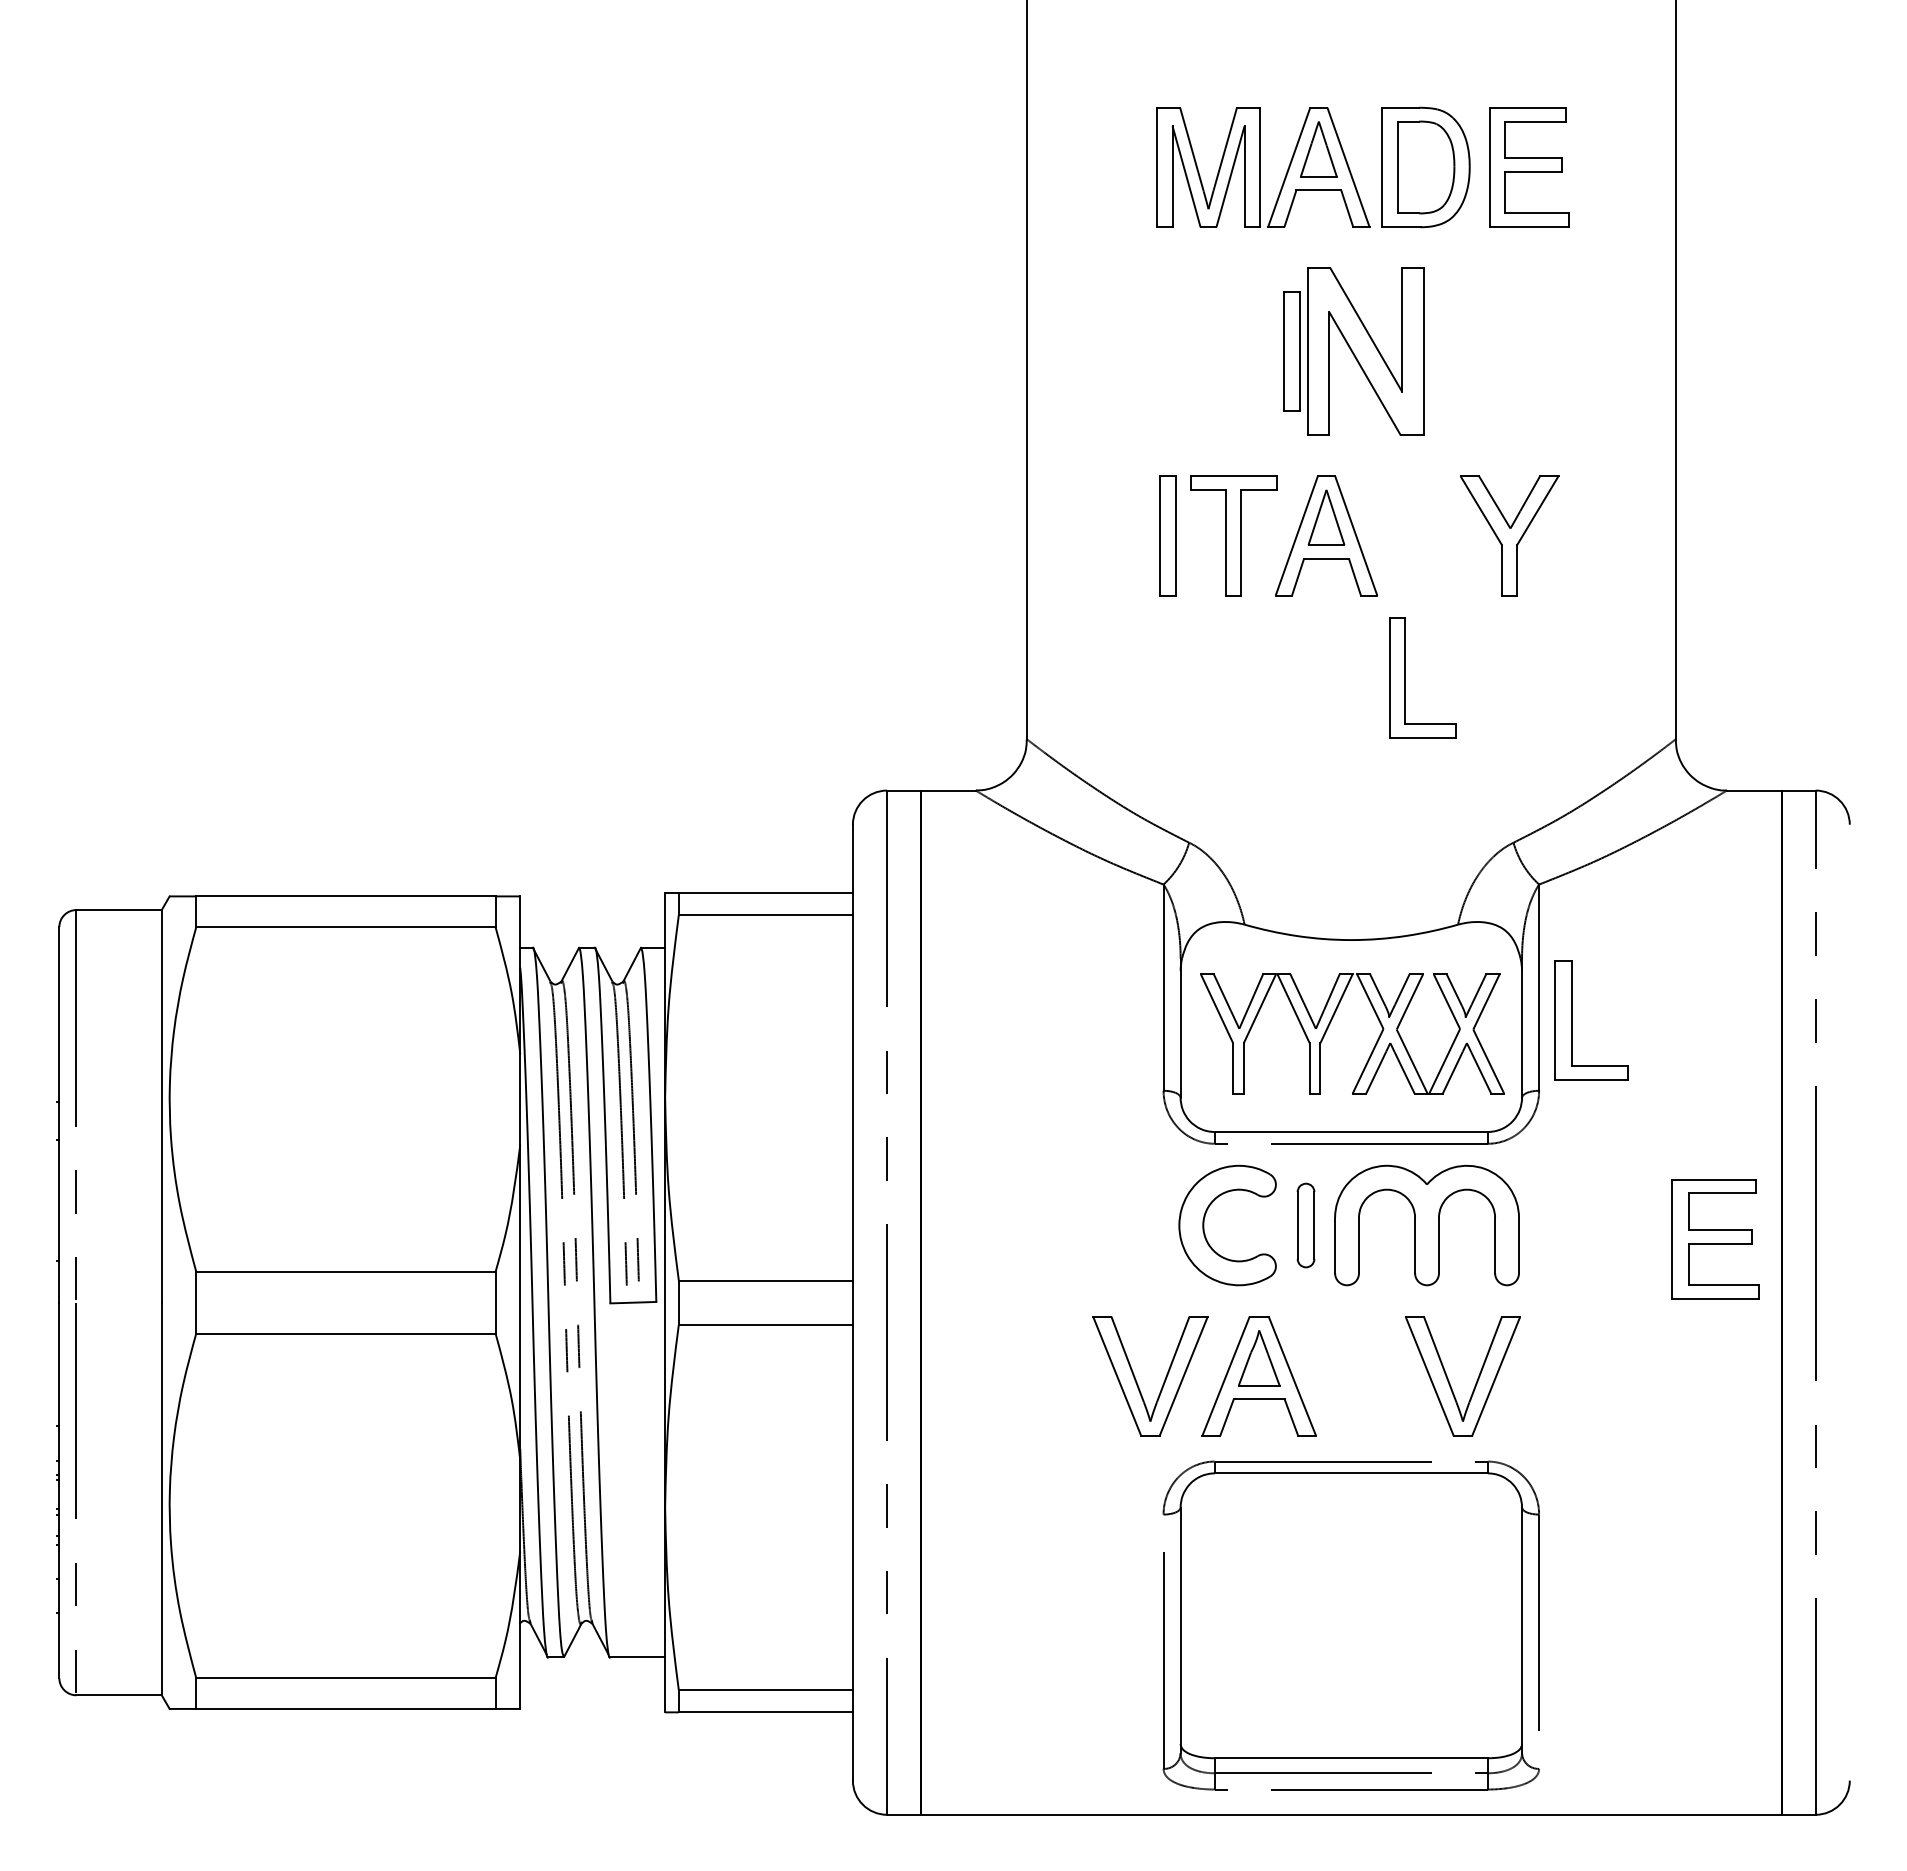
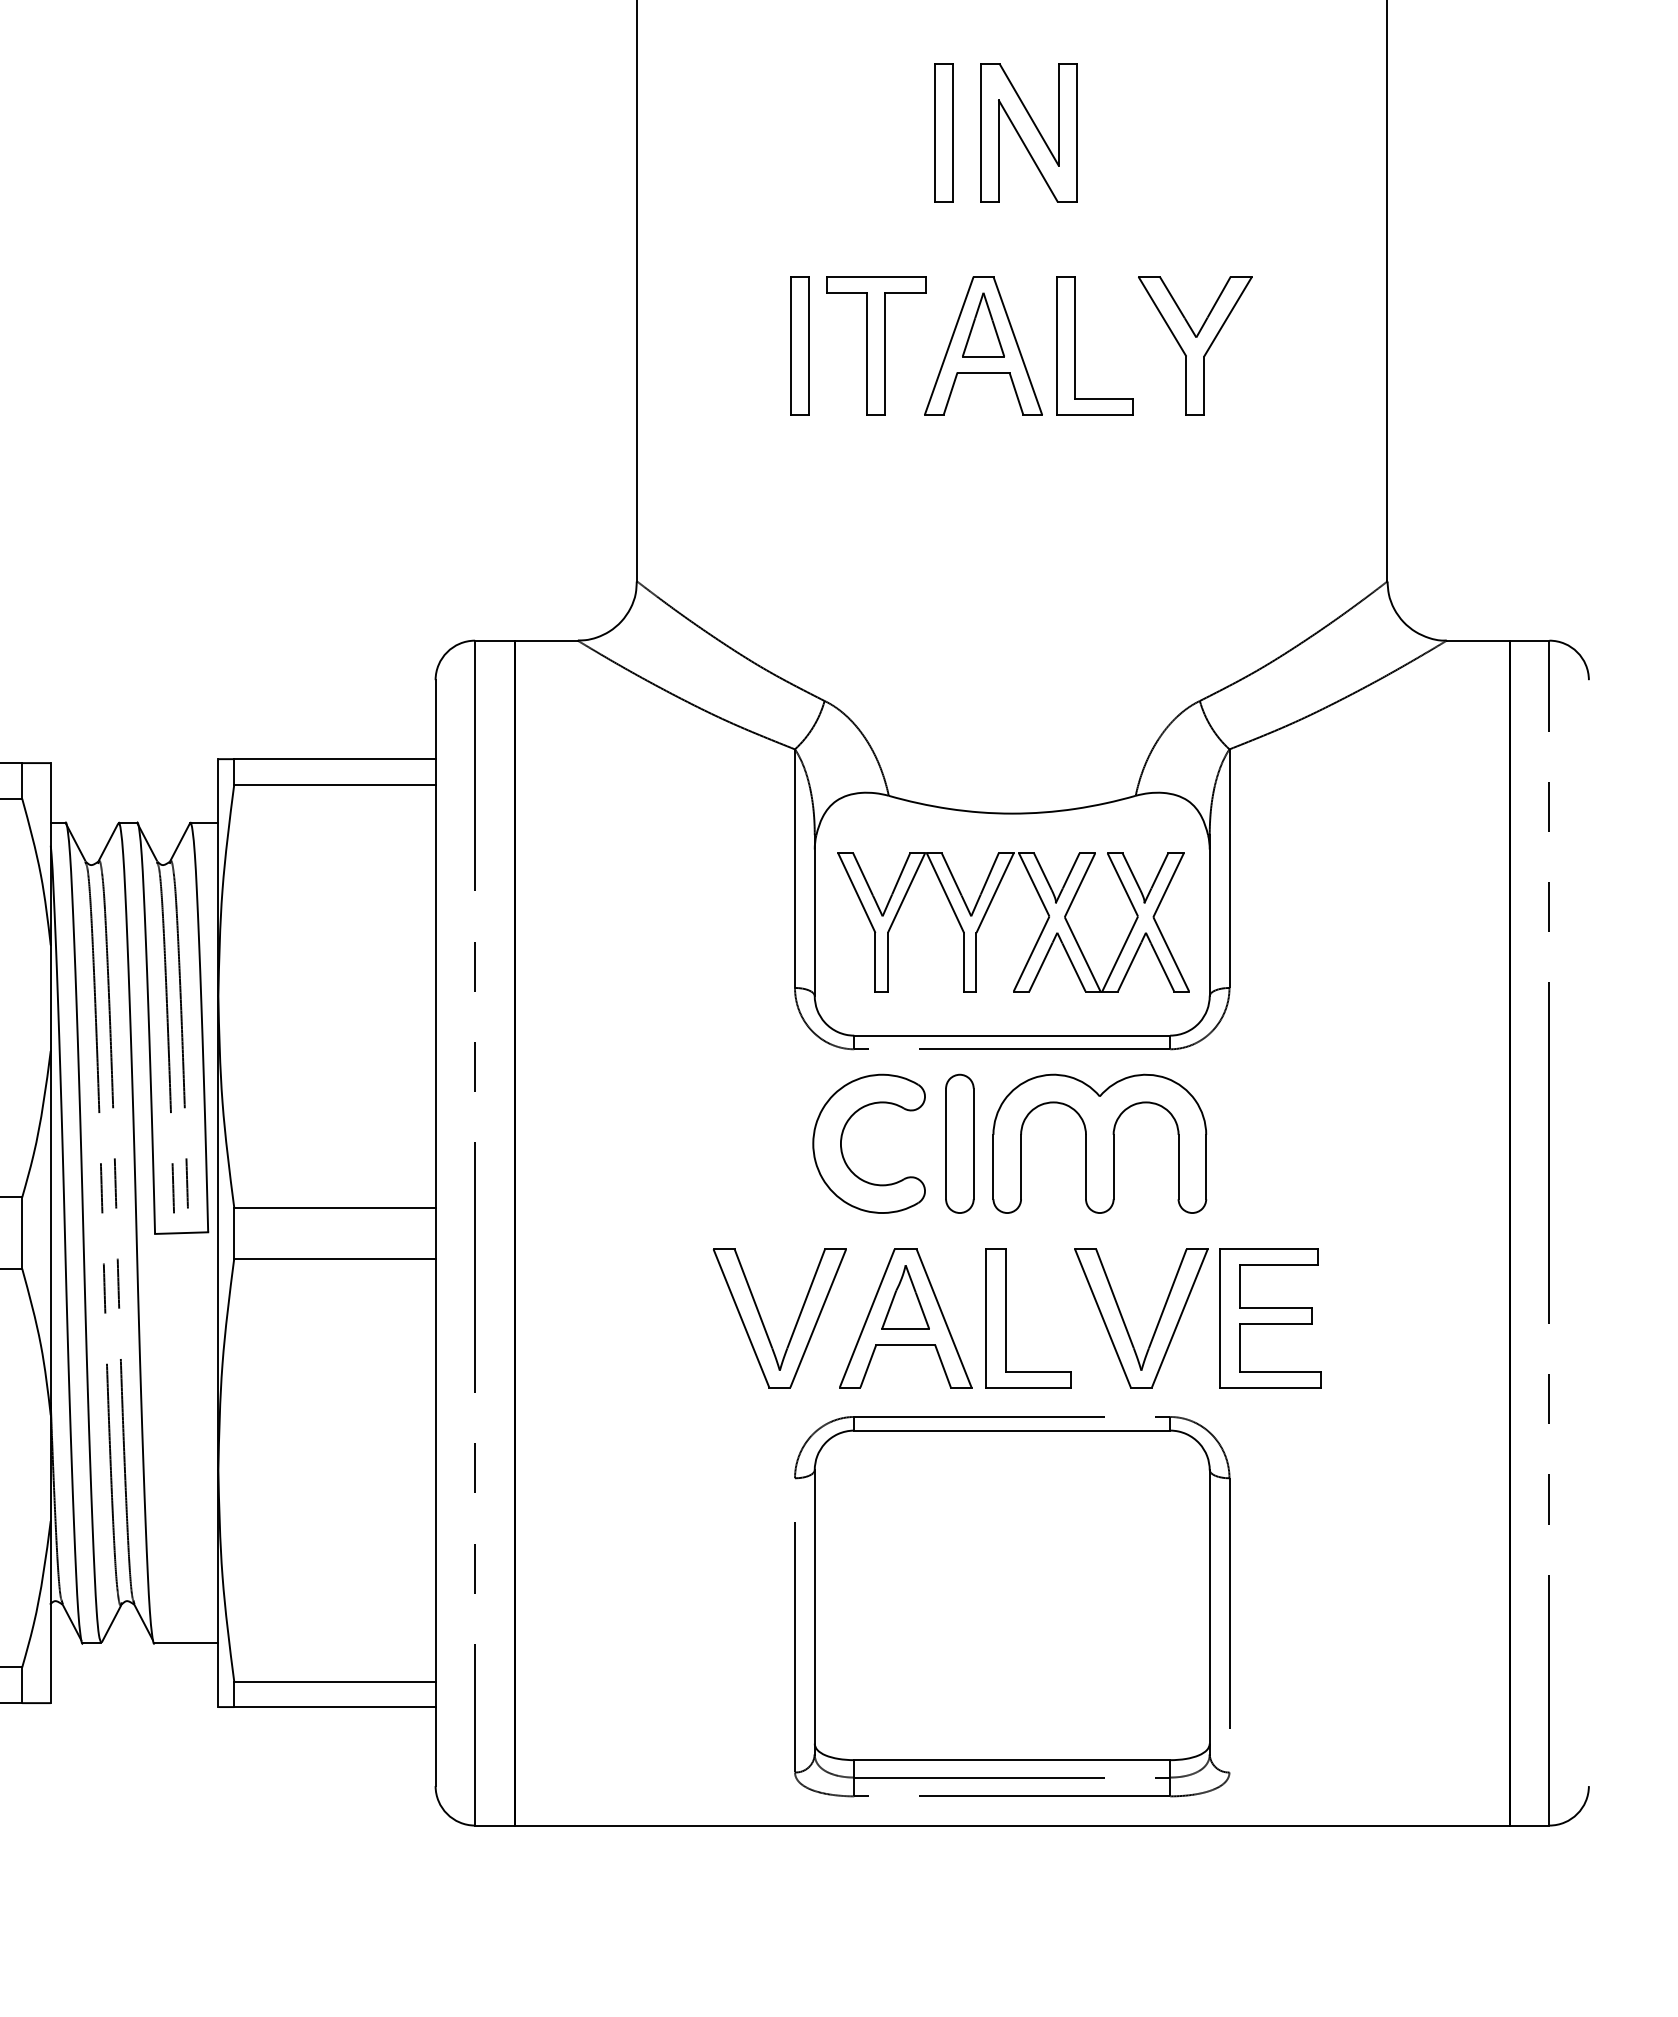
part: (1365, 351) -> (1028, 132), size x0.71
part: (1405, 677) -> (1074, 345), moved
part: (1572, 1020) -> (1006, 1318), moved
part: (1305, 1225) -> (959, 1143), size x1.43
part: (1715, 1239) -> (1270, 1318), moved

